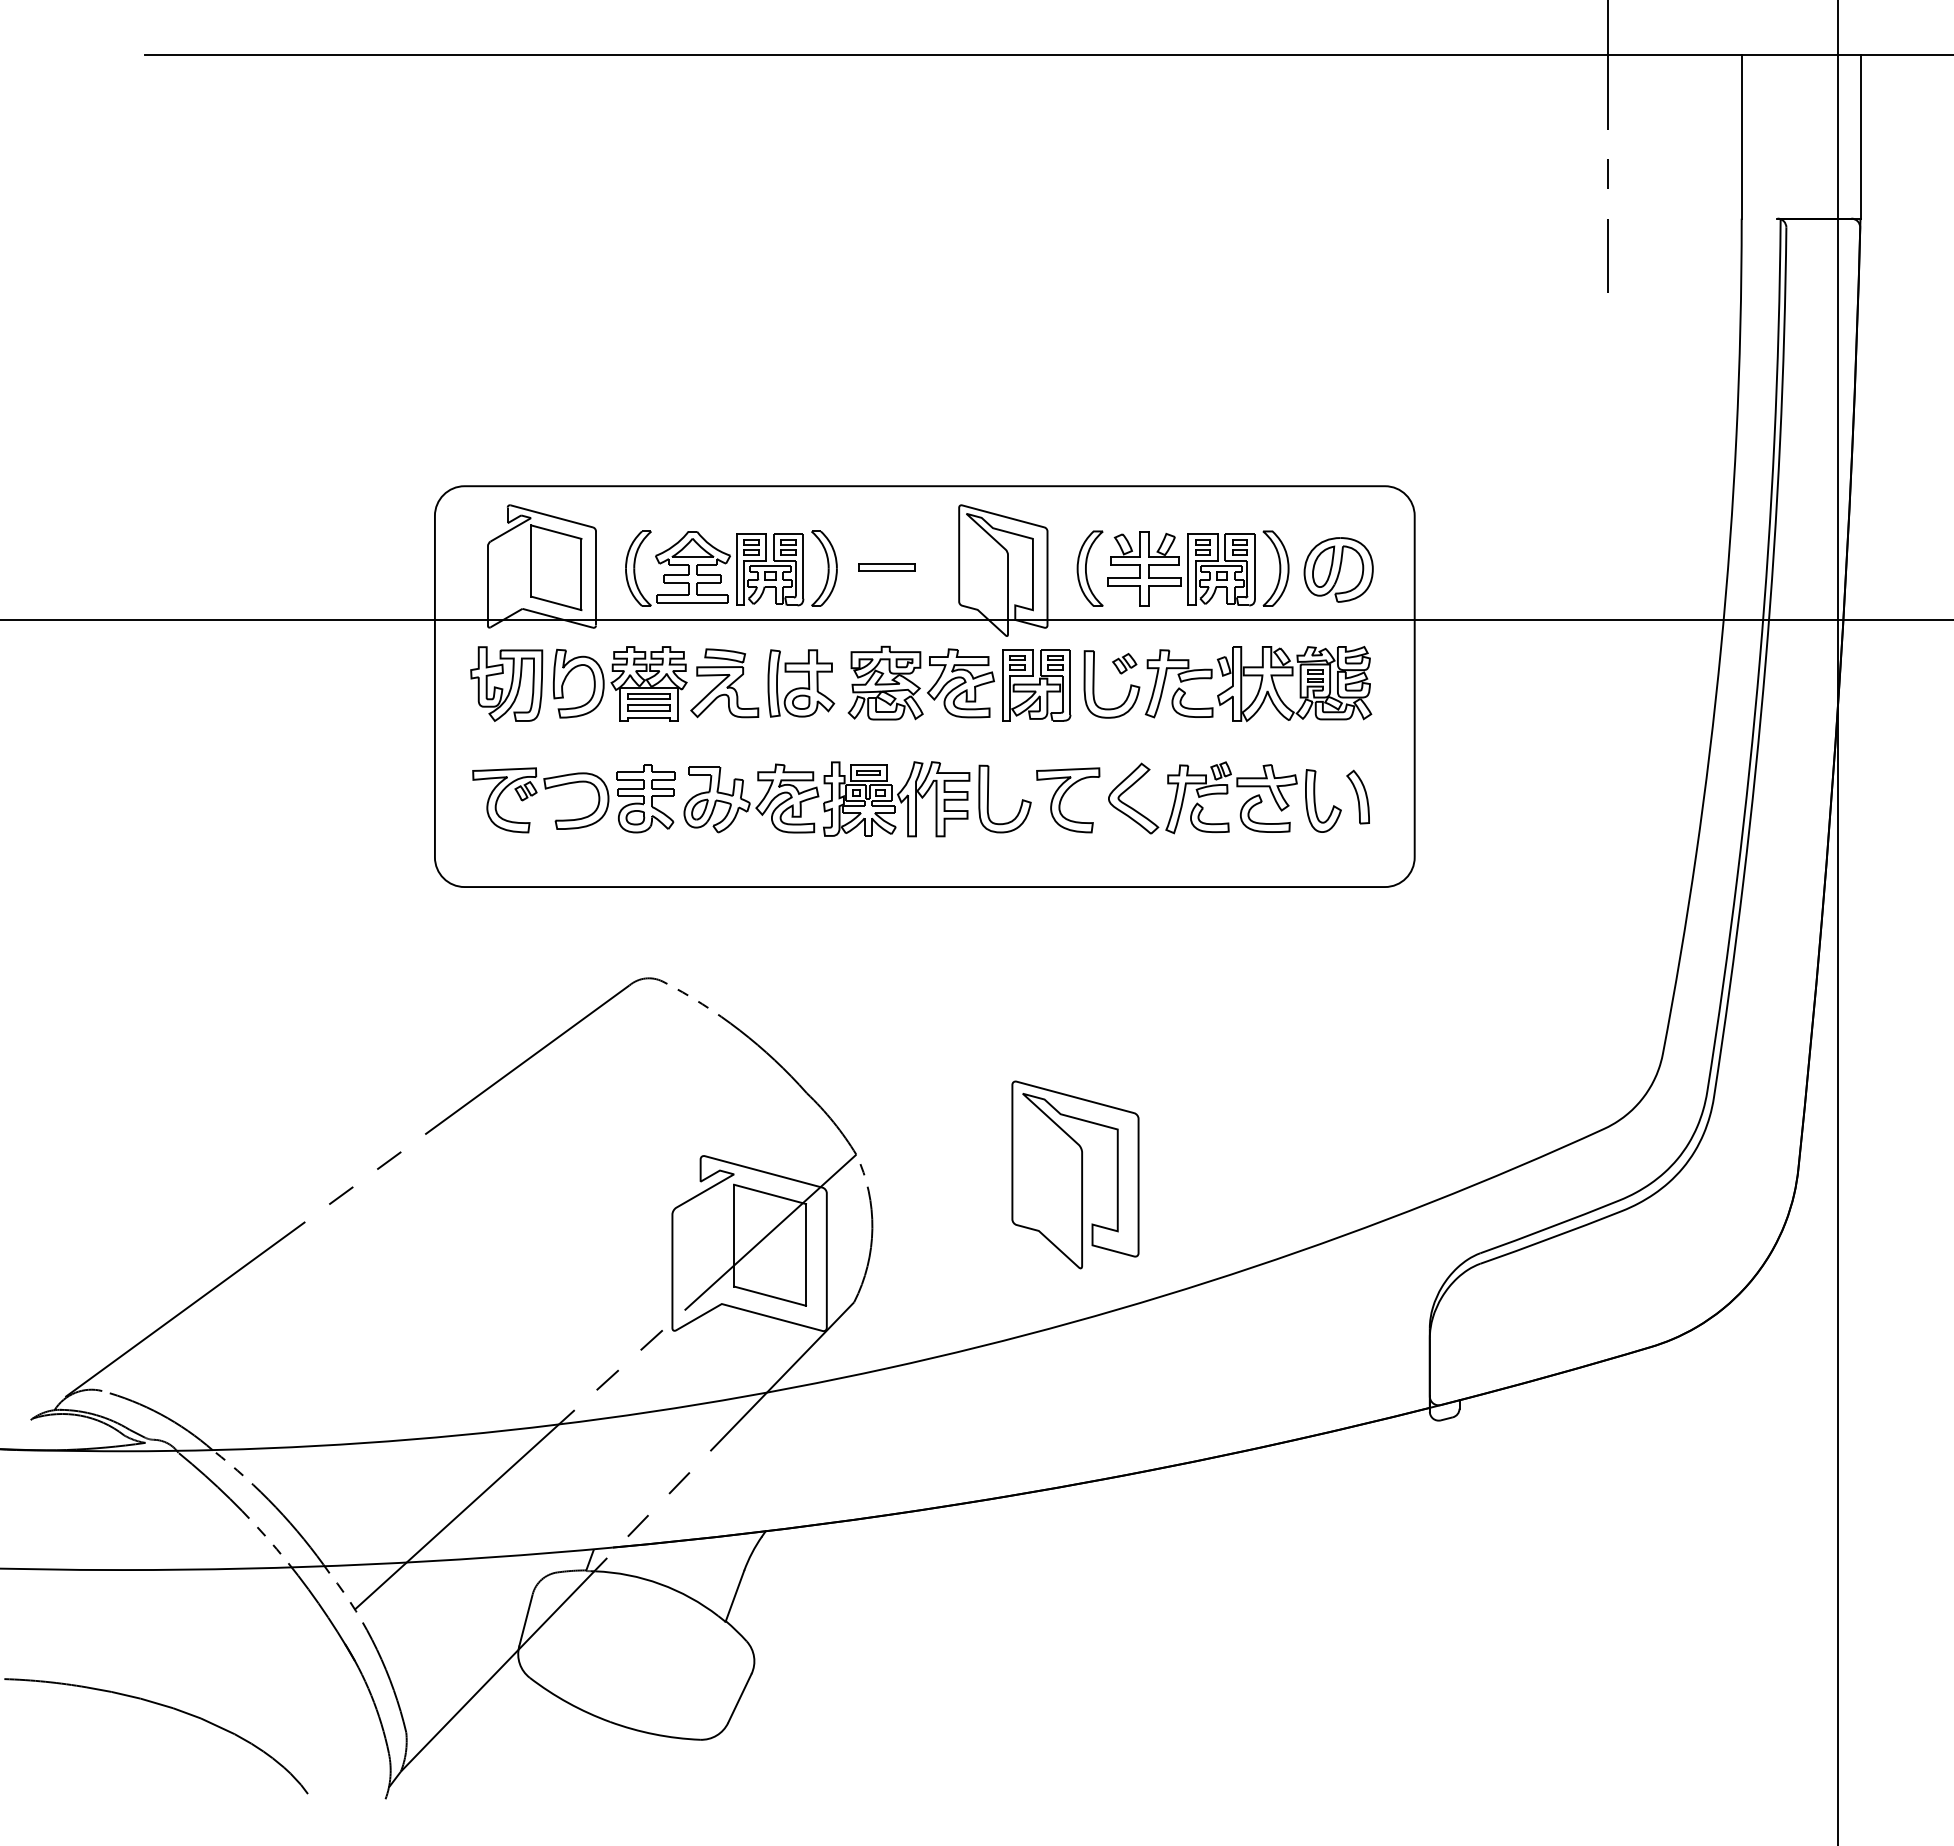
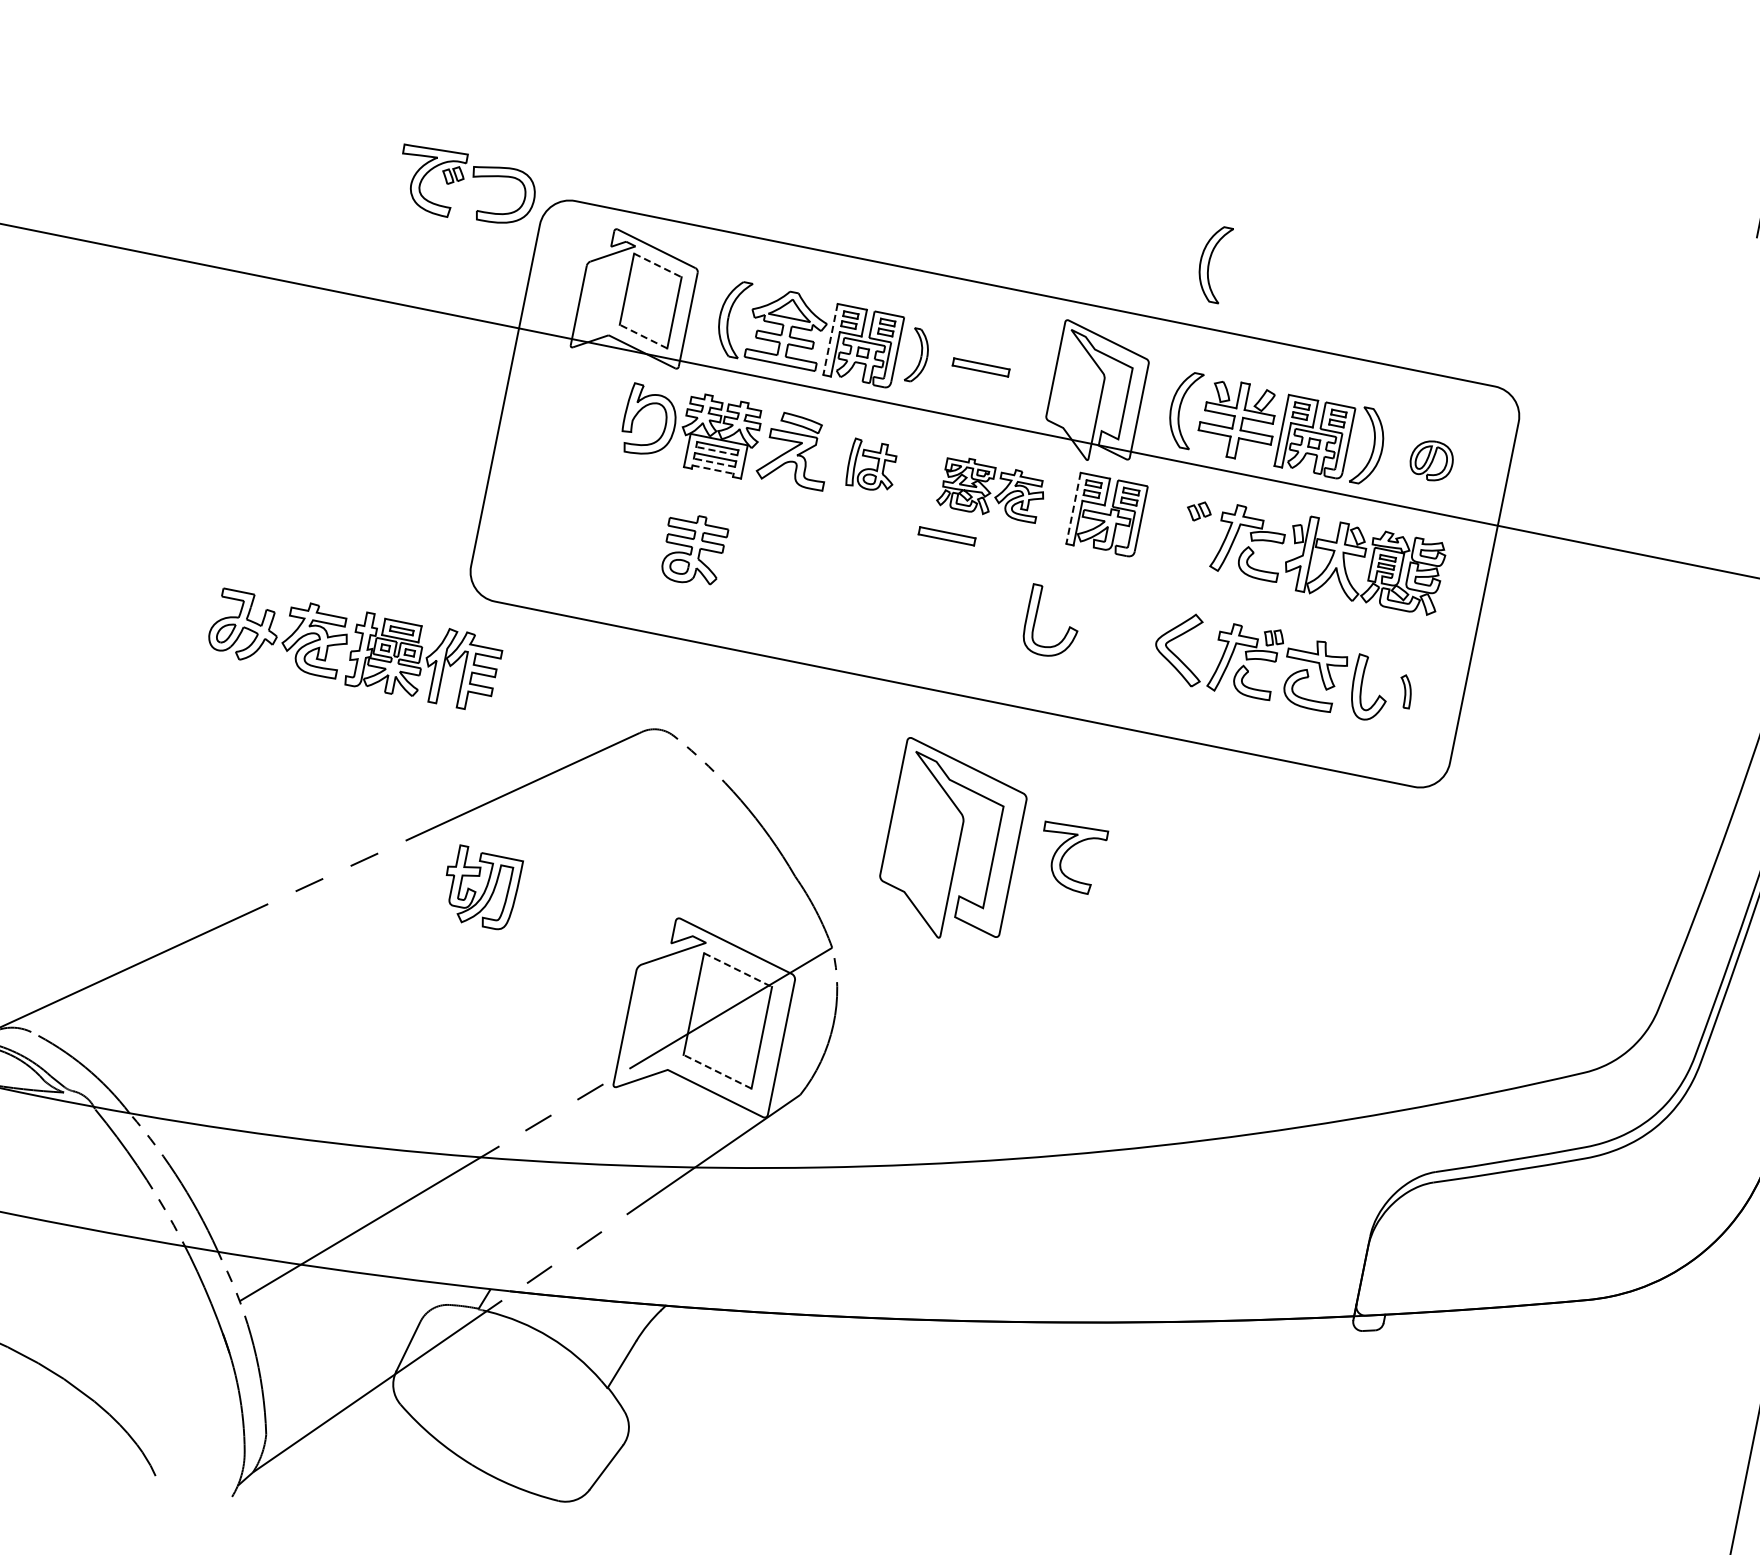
part: (1089, 422) -> (1212, 263), added
line: (556, 532) -> (658, 265), solid -> dashed
part: (824, 568) -> (918, 355), size x0.7
line: (736, 569) -> (830, 339), solid -> dashed
part: (1338, 569) -> (1431, 460), size x0.6
line: (555, 603) -> (642, 336), solid -> dashed
part: (920, 682) -> (991, 489), size x0.7
part: (506, 683) -> (480, 887), moved
part: (801, 683) -> (872, 466), size x0.7
part: (1094, 684) -> (1164, 526), removed
line: (1003, 685) -> (1073, 508), solid -> dashed
line: (648, 699) -> (716, 451), solid -> dashed
line: (648, 710) -> (714, 462), solid -> dashed
line: (648, 717) -> (712, 469), solid -> dashed
part: (886, 736) -> (946, 536), added
part: (537, 793) -> (464, 180), moved
part: (1357, 796) -> (1405, 690), size x0.6
part: (826, 799) -> (354, 648), moved
part: (1062, 799) -> (1065, 855), moved
part: (1075, 1174) -> (952, 842), moved
line: (770, 1194) -> (738, 970), solid -> dashed
line: (769, 1296) -> (716, 1072), solid -> dashed

